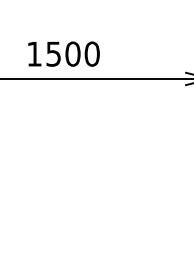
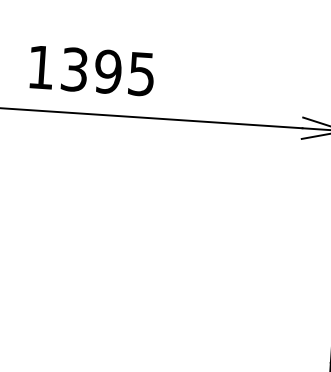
text: (73, 53) -> (109, 70), 1500 -> 1395

